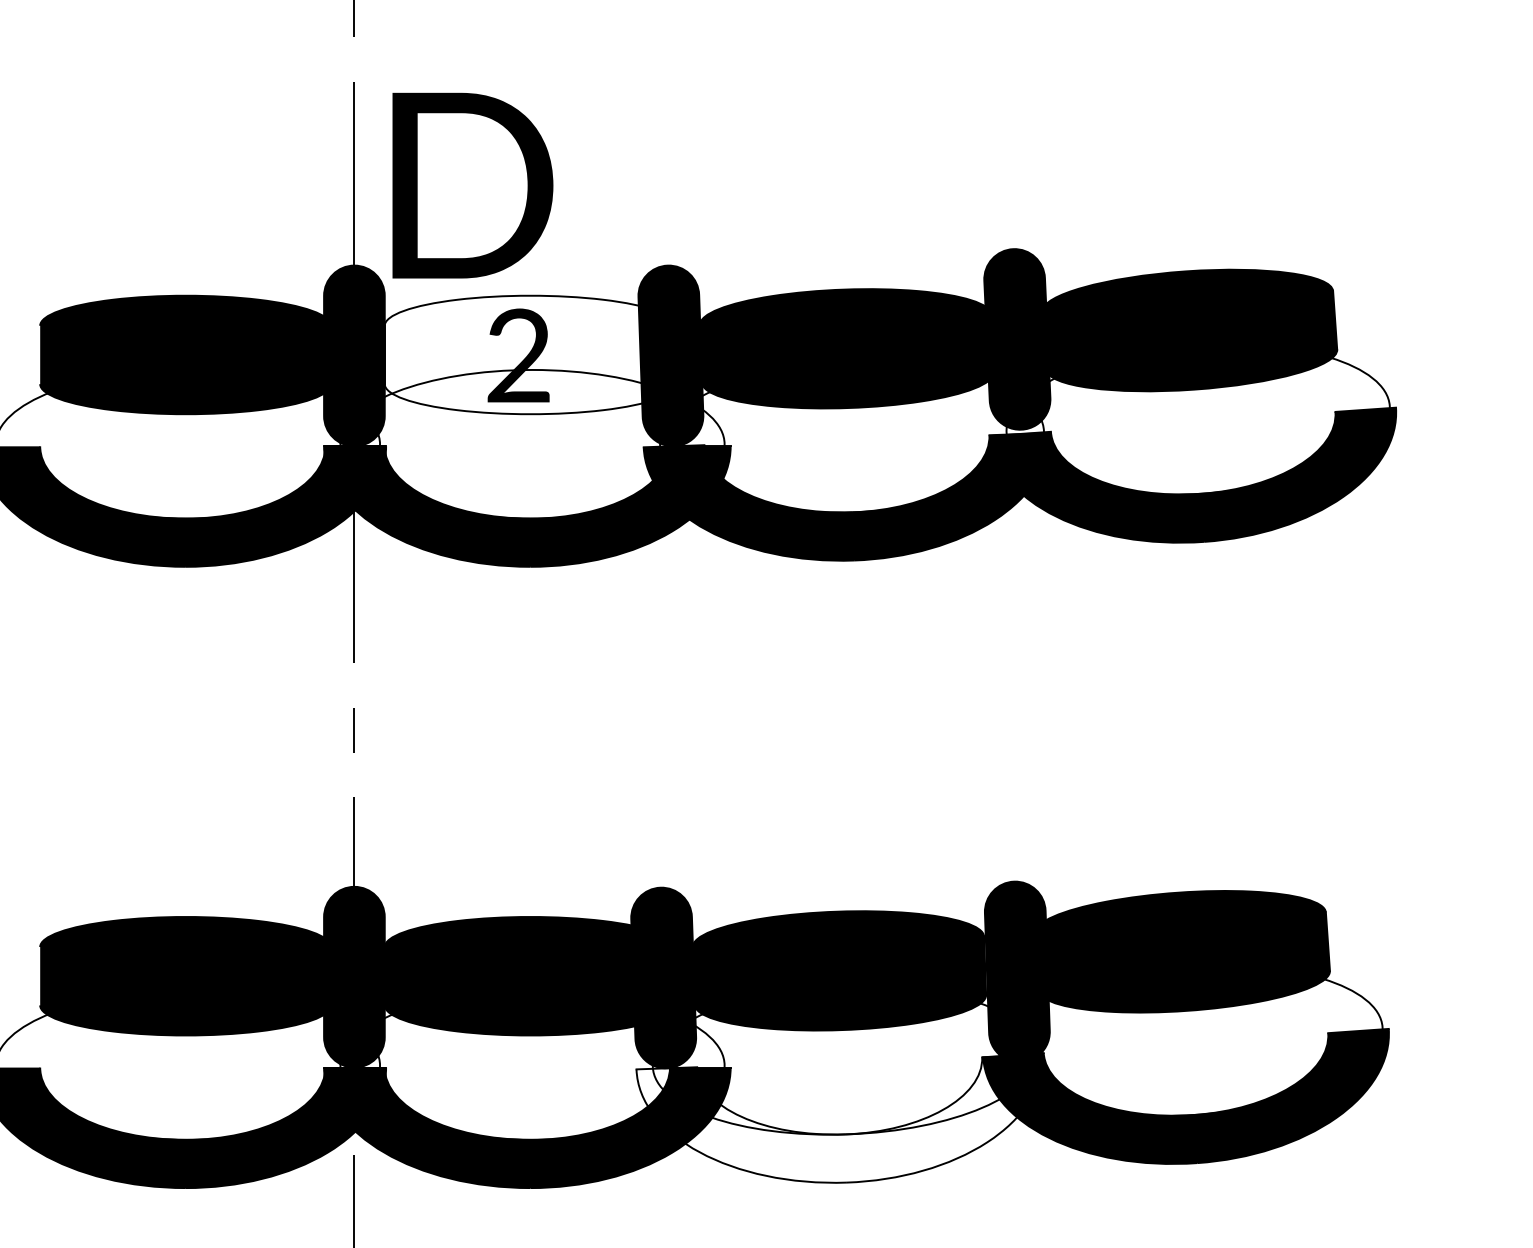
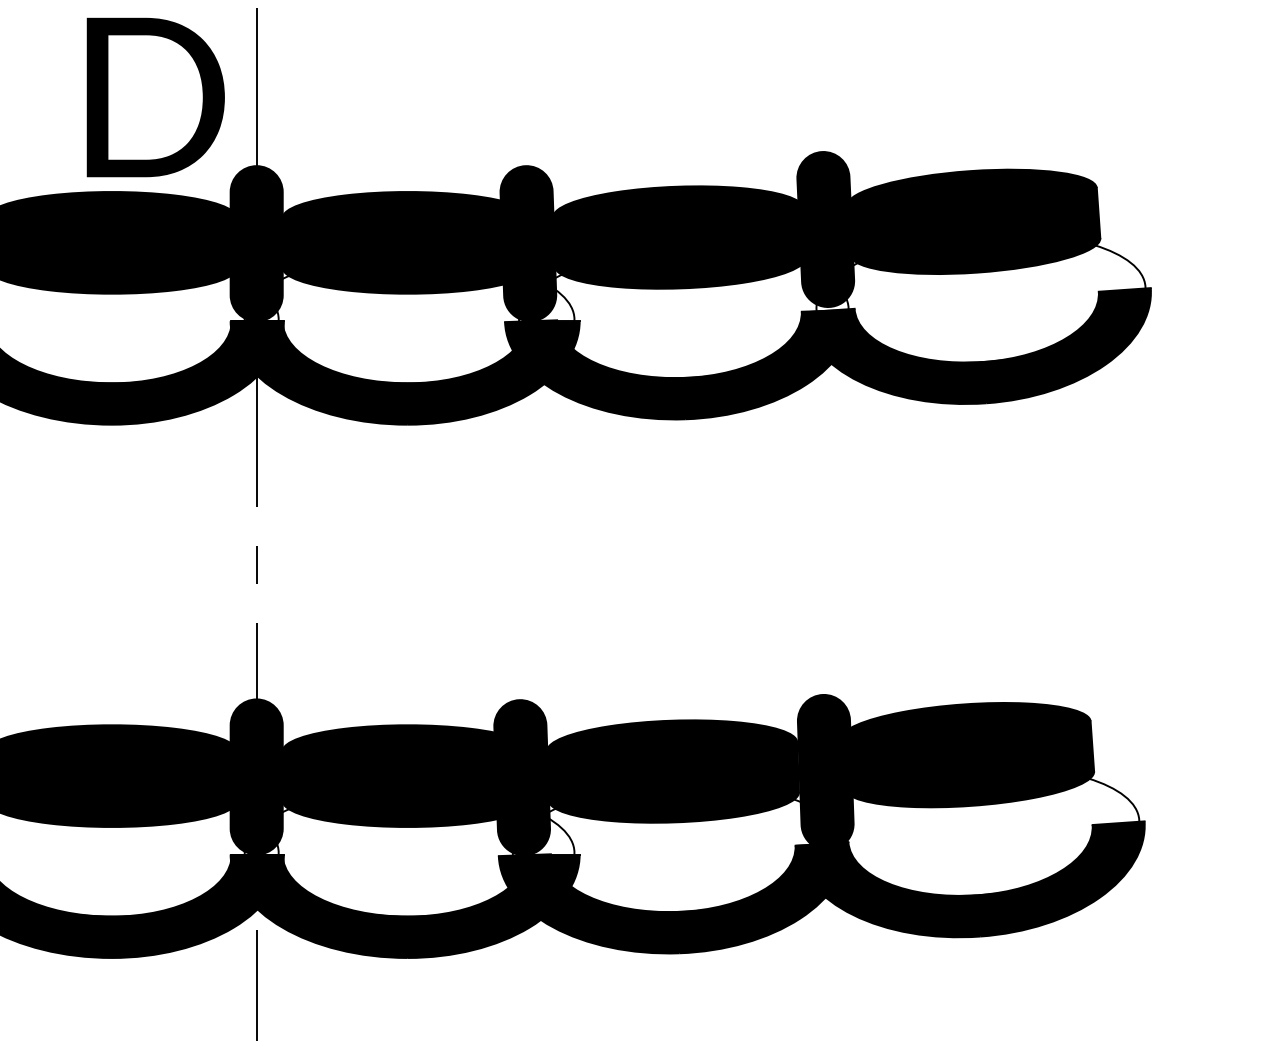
text: (472, 185) -> (155, 97), moved
fill: (530, 354) -> (407, 242), added
fill: (839, 1118) -> (673, 898), added

